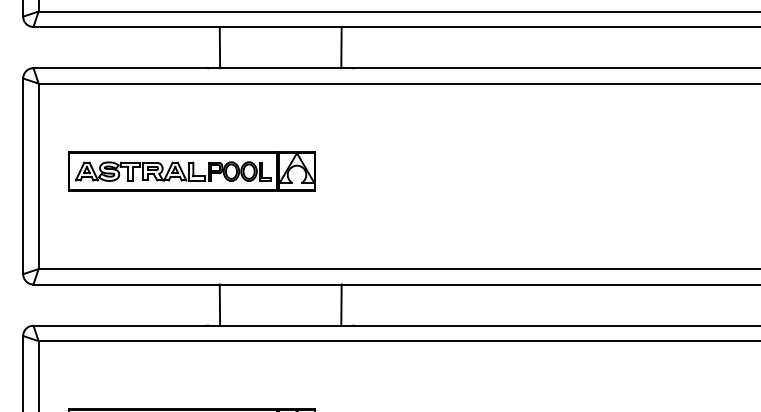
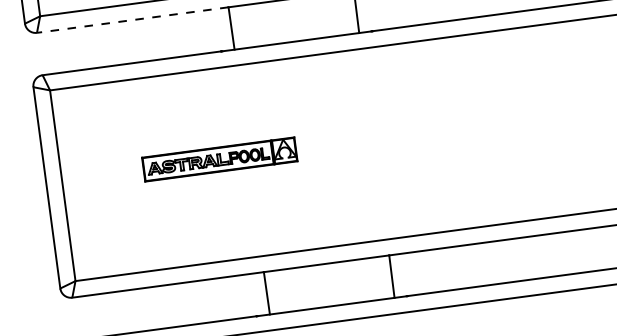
line: (126, 26) -> (132, 19), solid -> dashed
part: (191, 171) -> (219, 159), size x0.6

